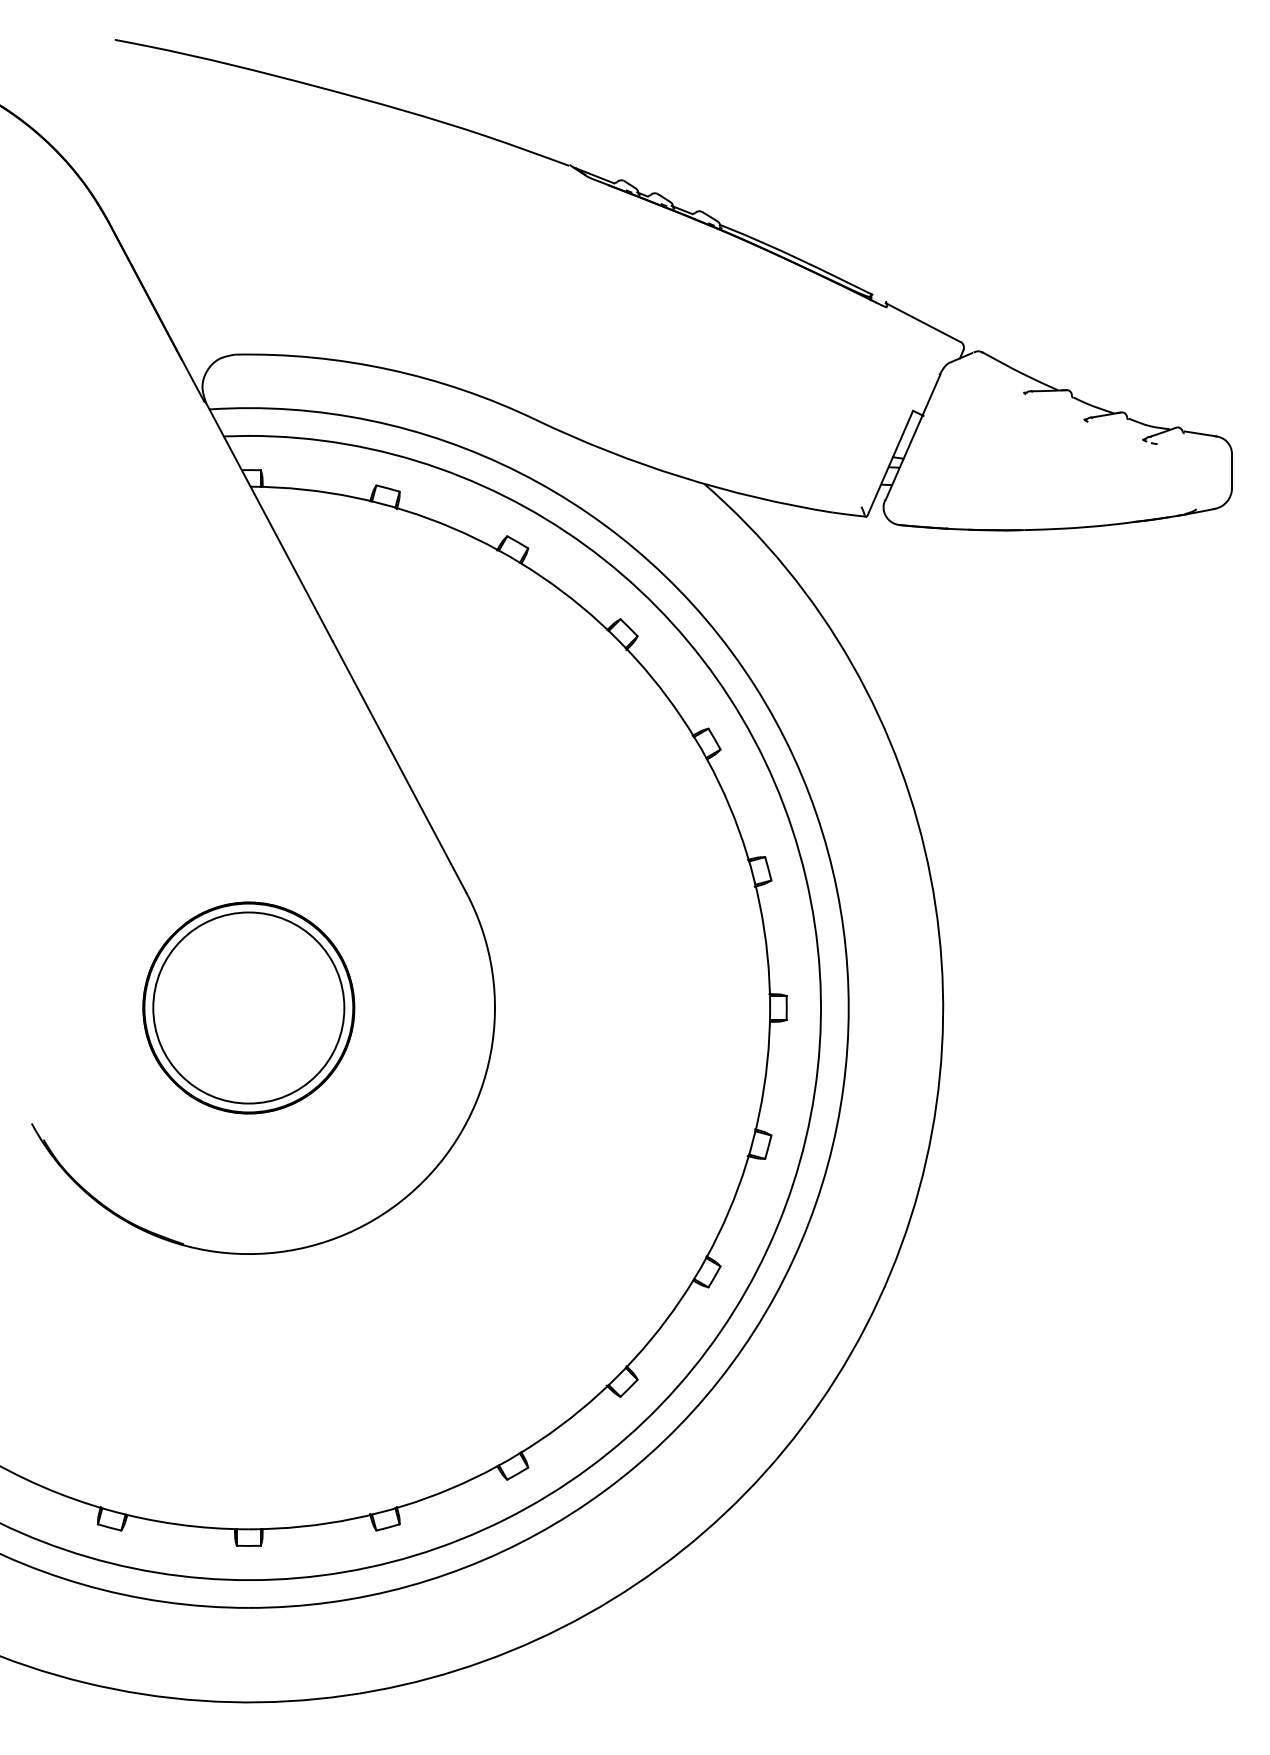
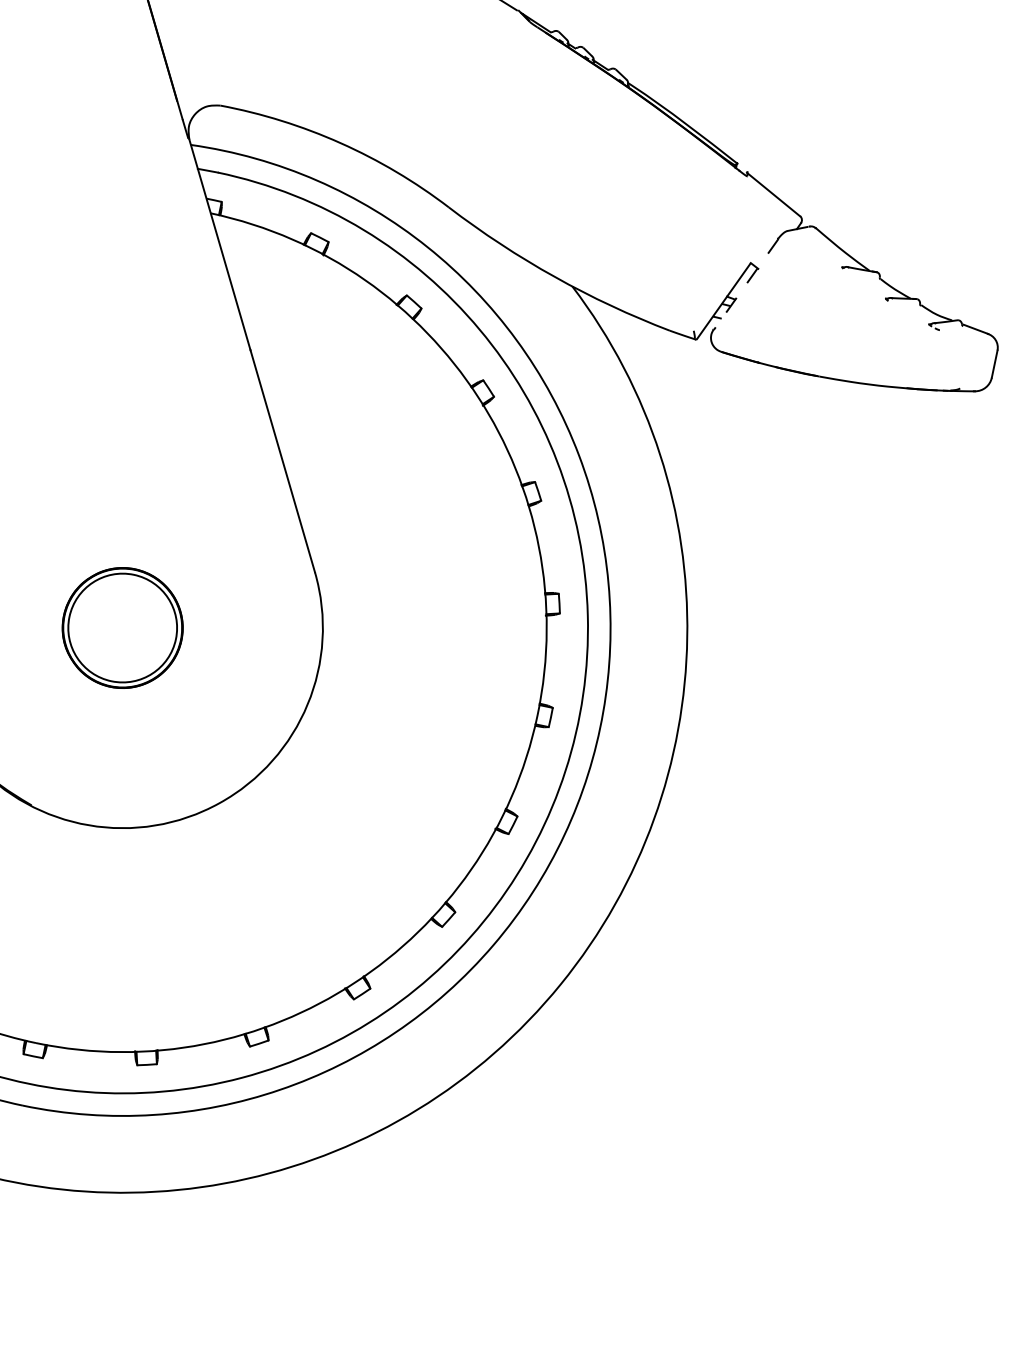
line: (912, 437) -> (745, 284), solid -> dashed
part: (248, 1007) -> (122, 627), size x0.7

